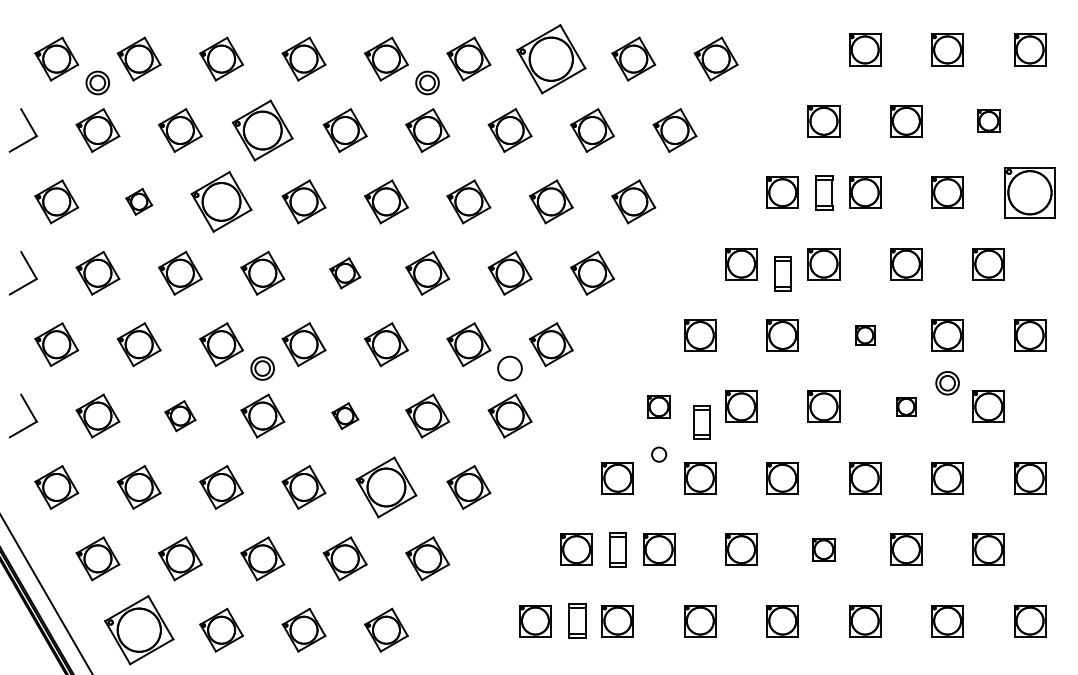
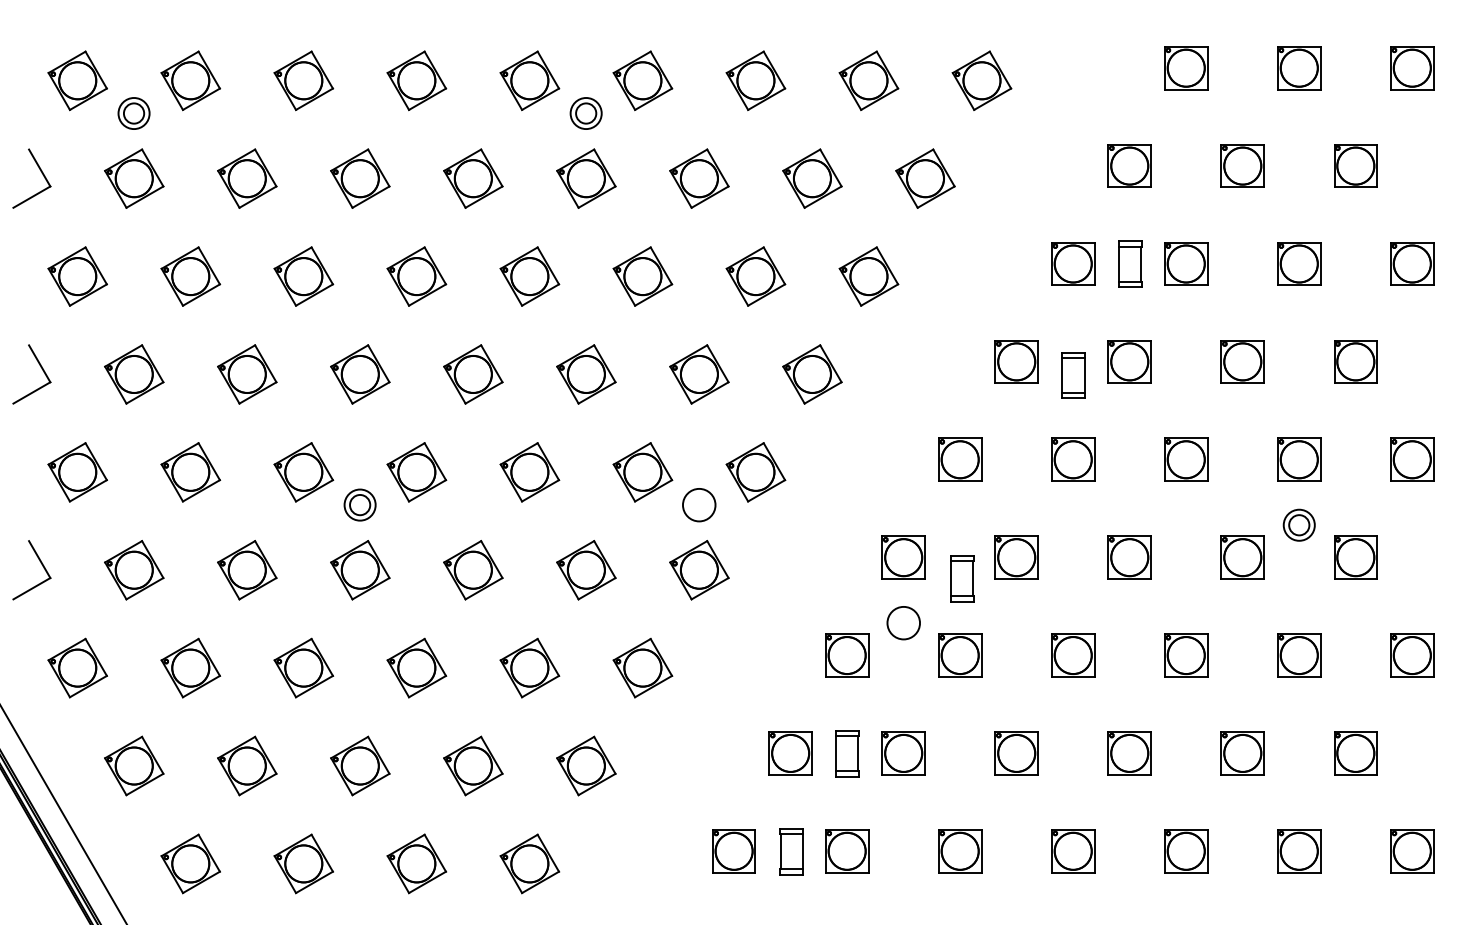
part: (551, 58) -> (755, 80), size x0.62
part: (988, 120) -> (1355, 165), size x1.43
part: (262, 130) -> (360, 178), size x0.71
part: (1030, 192) -> (1412, 263), size x0.62
part: (138, 201) -> (190, 276), size x1.67
part: (221, 201) -> (303, 276), size x0.71
part: (345, 273) -> (473, 374), size x1.43
part: (865, 335) -> (1186, 459), size x1.67
part: (658, 406) -> (903, 557), size x1.43
part: (906, 406) -> (1242, 557), size x1.67
part: (180, 416) -> (247, 570), size x1.43
part: (345, 416) -> (473, 570), size x1.67
circle: (658, 454) -> (903, 622), size x1.67
part: (386, 487) -> (529, 667), size x0.71
part: (823, 549) -> (1129, 753), size x1.43
part: (138, 629) -> (190, 863), size x0.62

